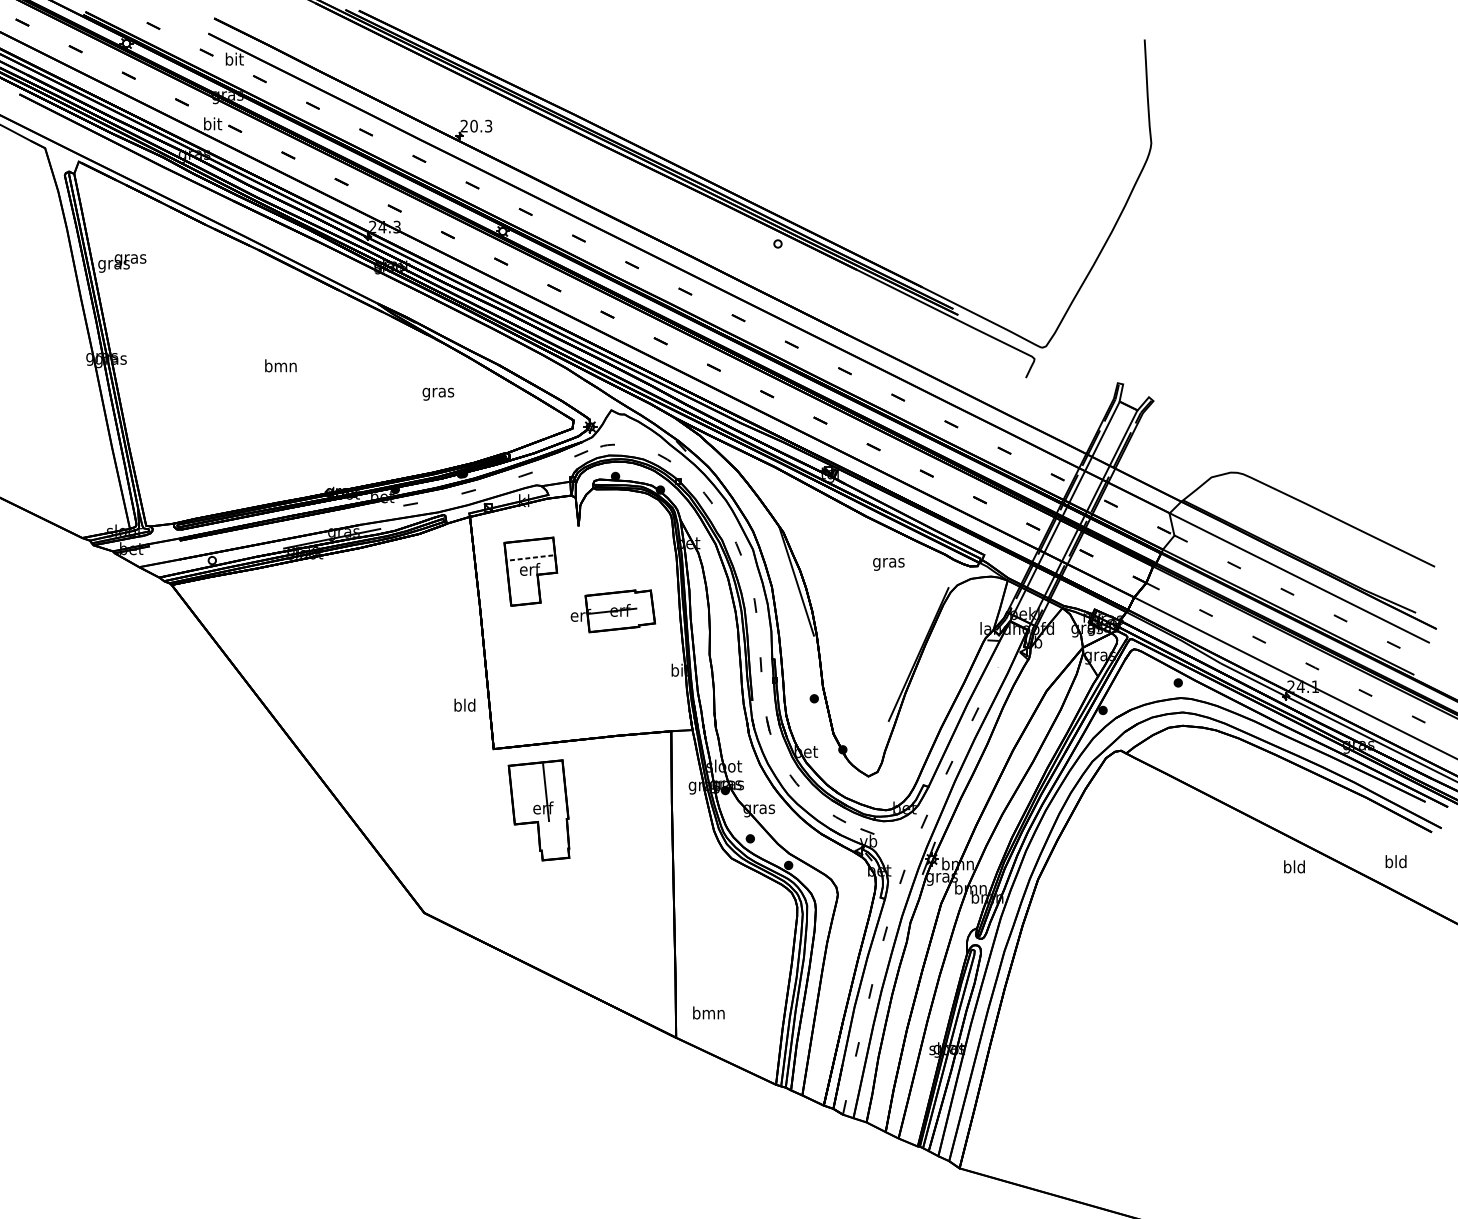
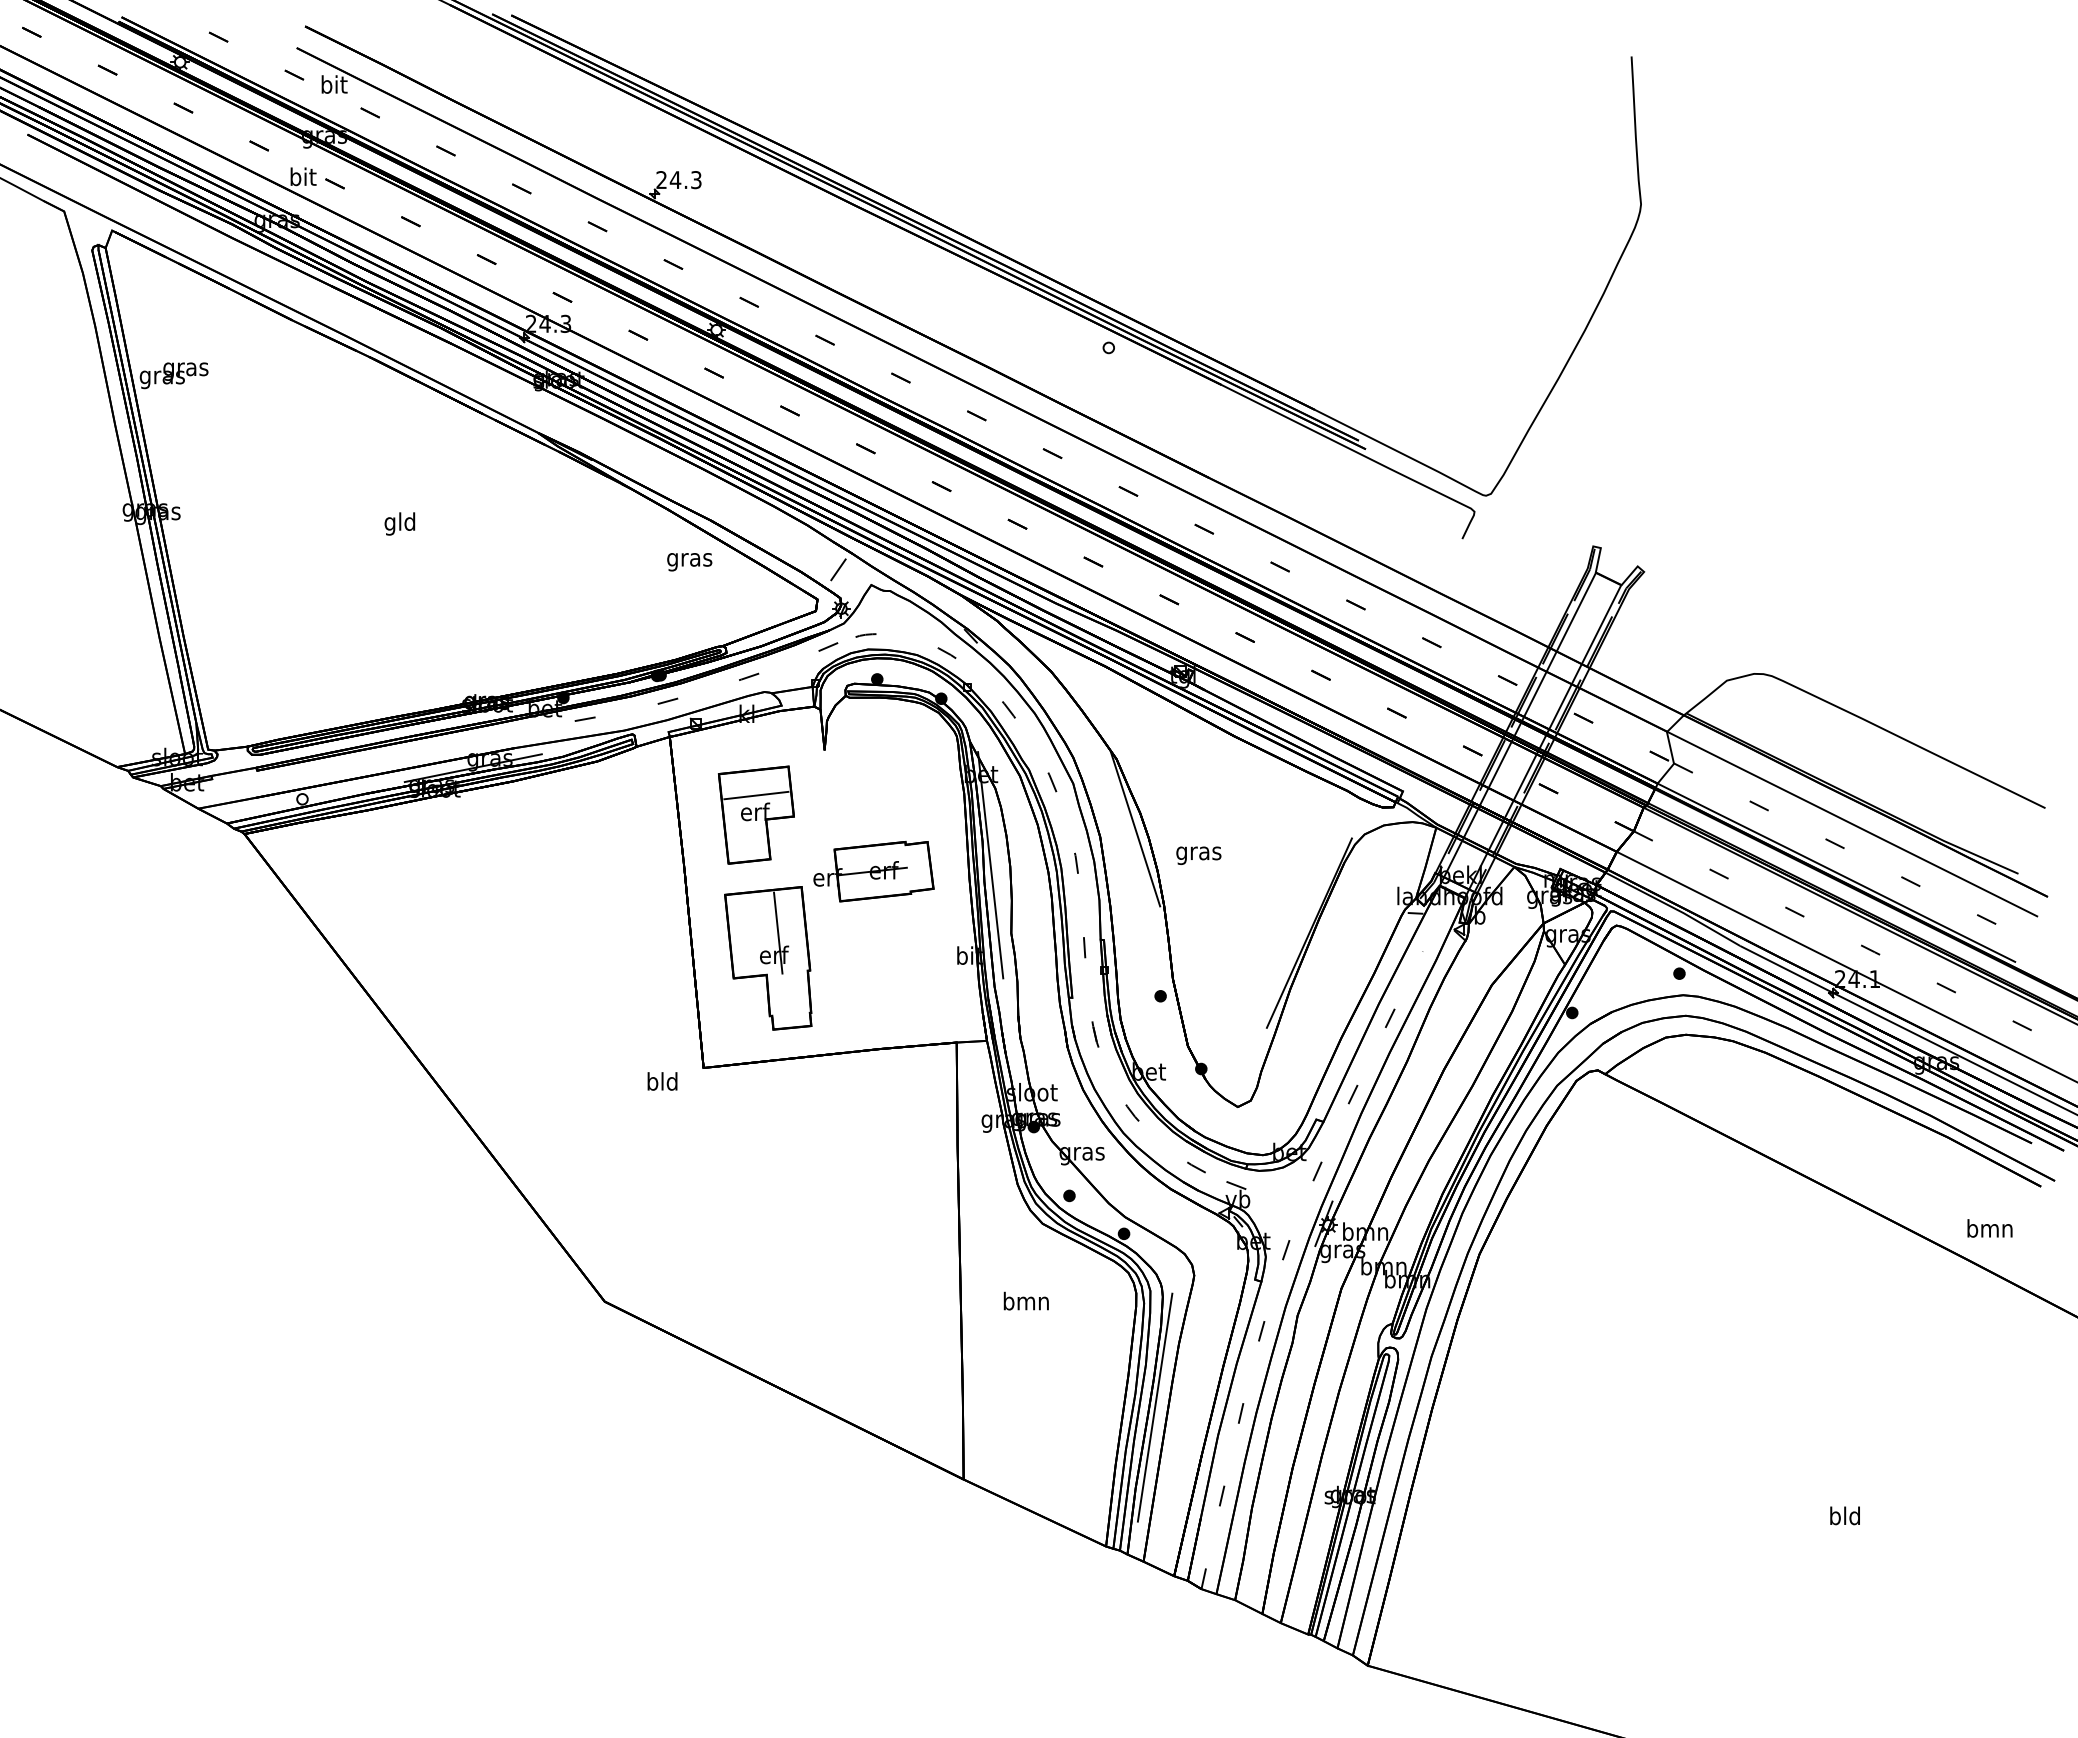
text: (474, 126) -> (675, 180), 20.3 -> 24.3
text: (280, 367) -> (399, 523), bmn -> gld
text: (438, 394) -> (689, 562), moved
line: (588, 399) -> (838, 569), added
line: (530, 557) -> (755, 795), dashed -> solid
text: (888, 564) -> (1198, 855), moved
line: (694, 607) -> (990, 865), added
text: (464, 705) -> (662, 1081), moved
part: (539, 810) -> (768, 958), moved
text: (1395, 861) -> (1989, 1228), bld -> bmn
text: (1294, 866) -> (1844, 1515), moved
line: (810, 987) -> (1154, 1407), added
text: (708, 1012) -> (1025, 1300), moved

